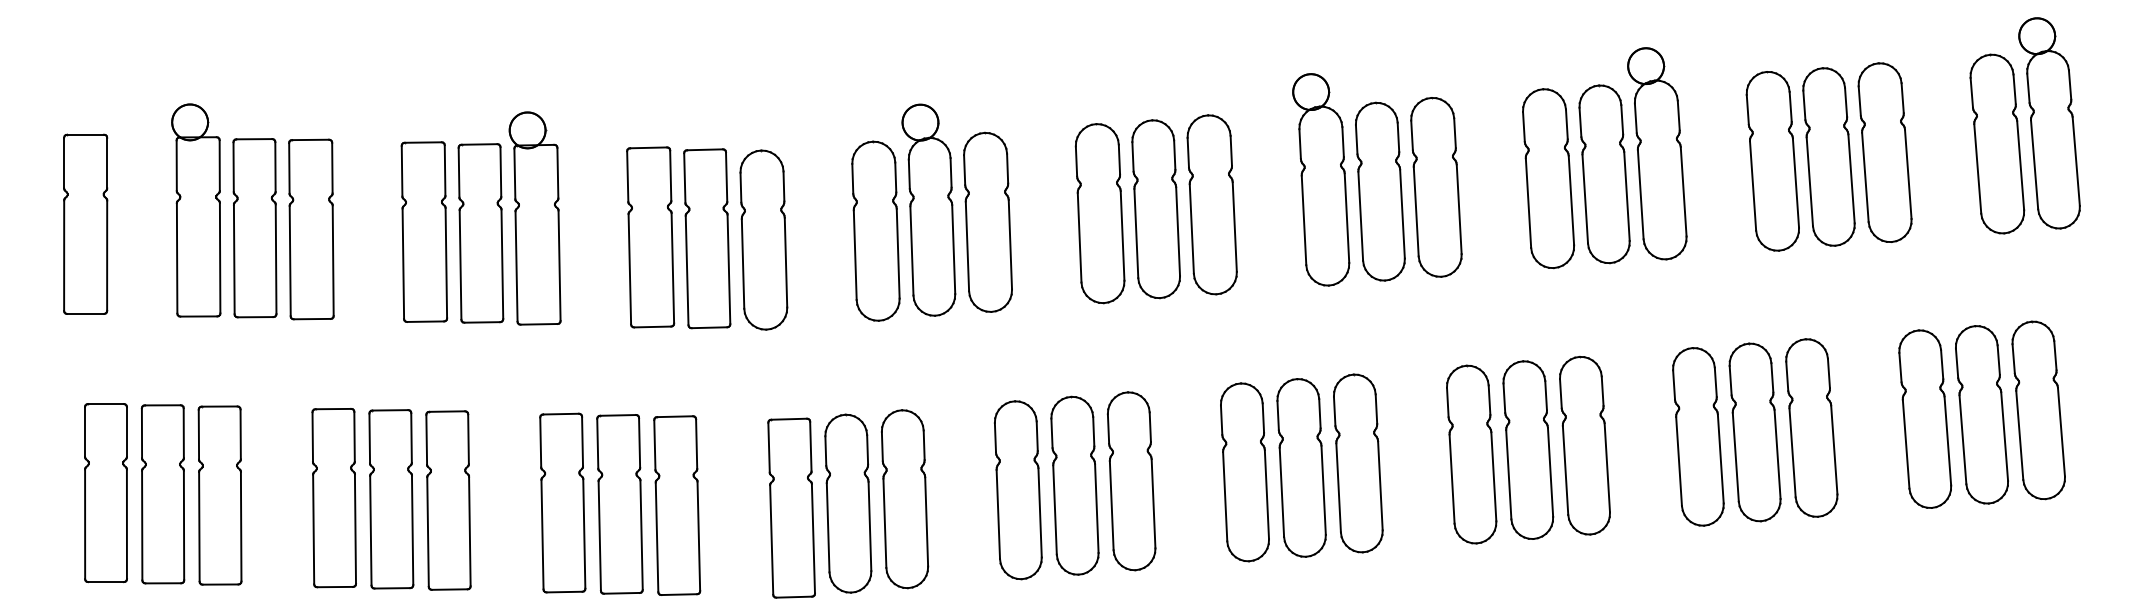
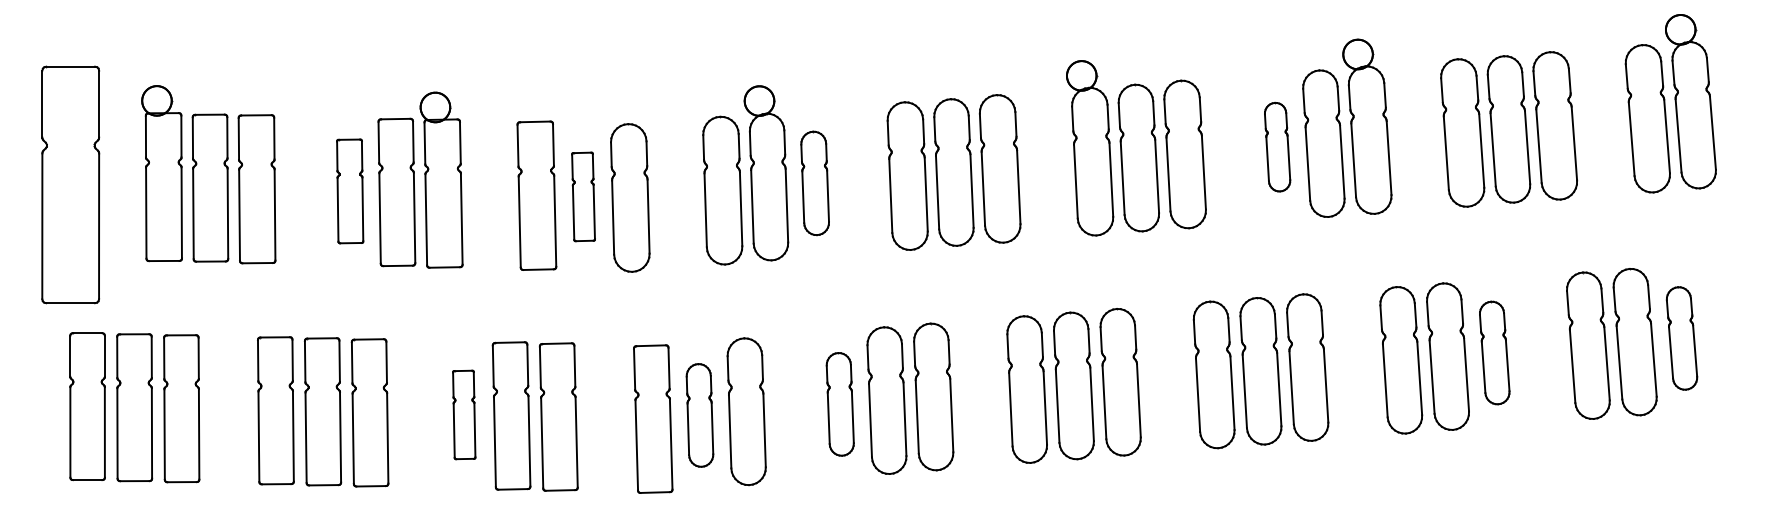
part: (1548, 177) -> (1277, 146), size x0.6
part: (987, 222) -> (814, 183), size x0.7
part: (85, 223) -> (70, 184), size x1.6
part: (423, 232) -> (349, 191), size x0.7
part: (707, 238) -> (583, 196), size x0.6
part: (2038, 410) -> (1681, 338), size x0.7
part: (1811, 427) -> (1494, 352), size x0.7
part: (1018, 490) -> (840, 404), size x0.7
part: (561, 502) -> (463, 414), size x0.6
part: (847, 503) -> (699, 415), size x0.7

